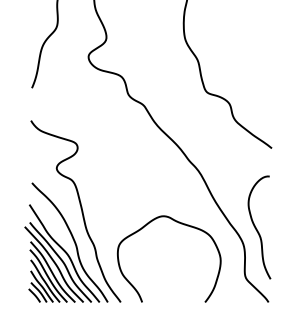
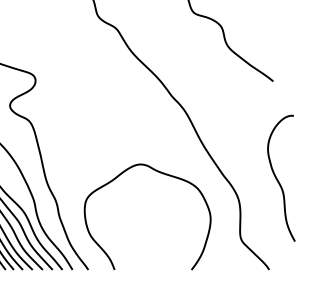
curve: (257, 229) -> (278, 180), moved

